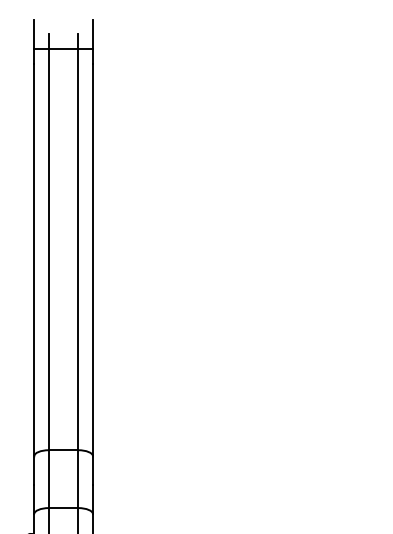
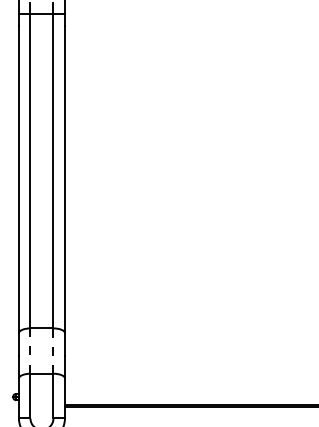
line: (48, 479) -> (30, 351), solid -> dashed
line: (78, 479) -> (53, 351), solid -> dashed

